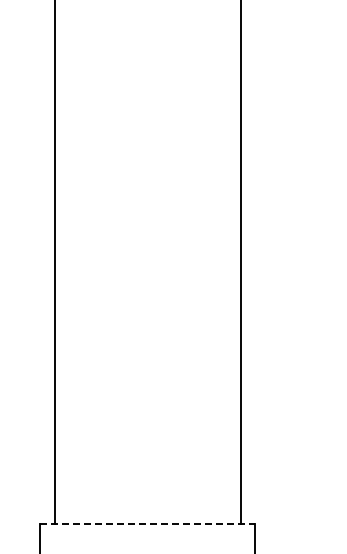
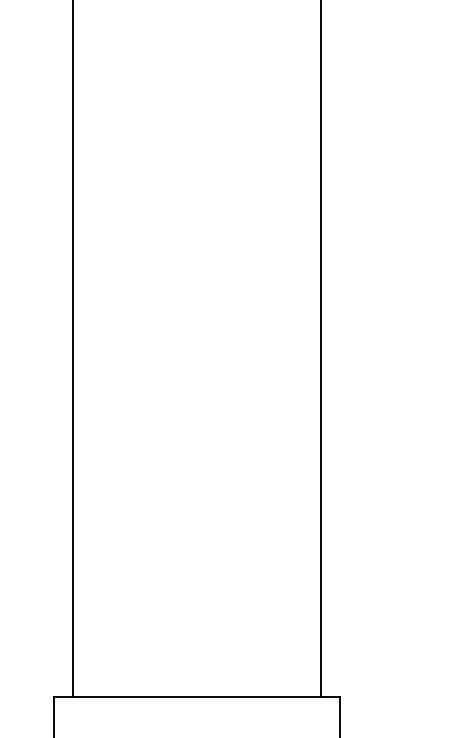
line: (148, 523) -> (197, 697), dashed -> solid

